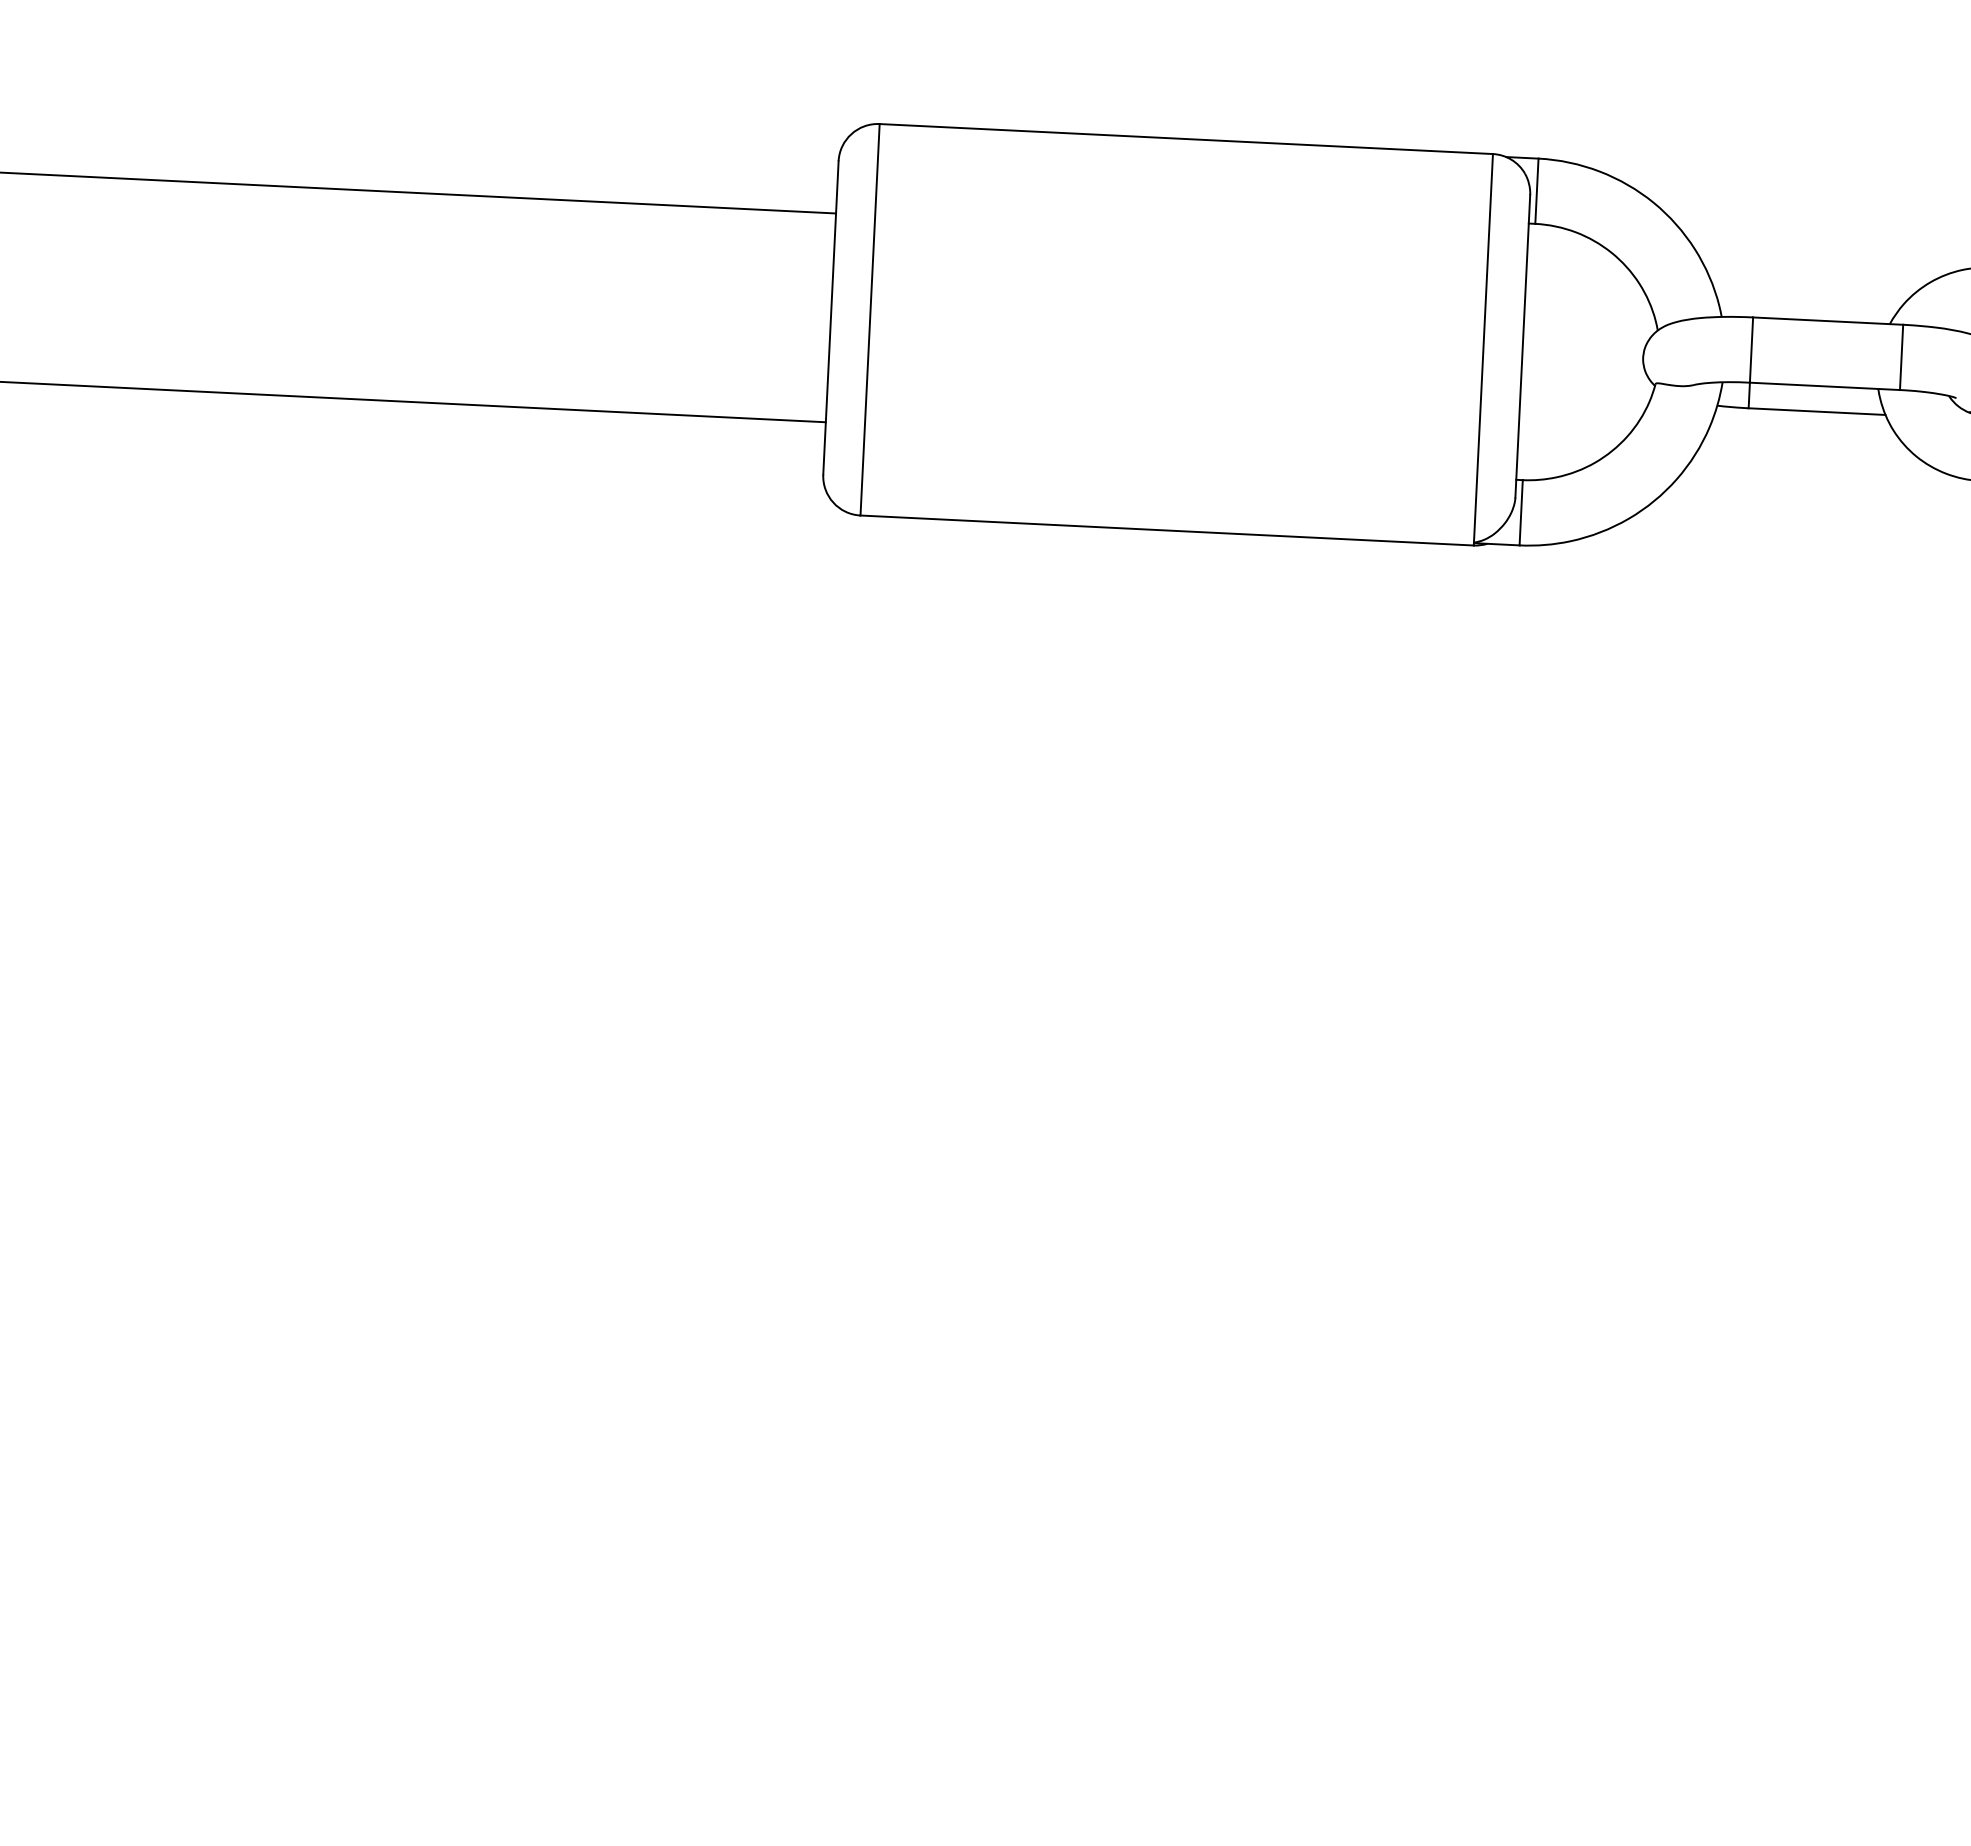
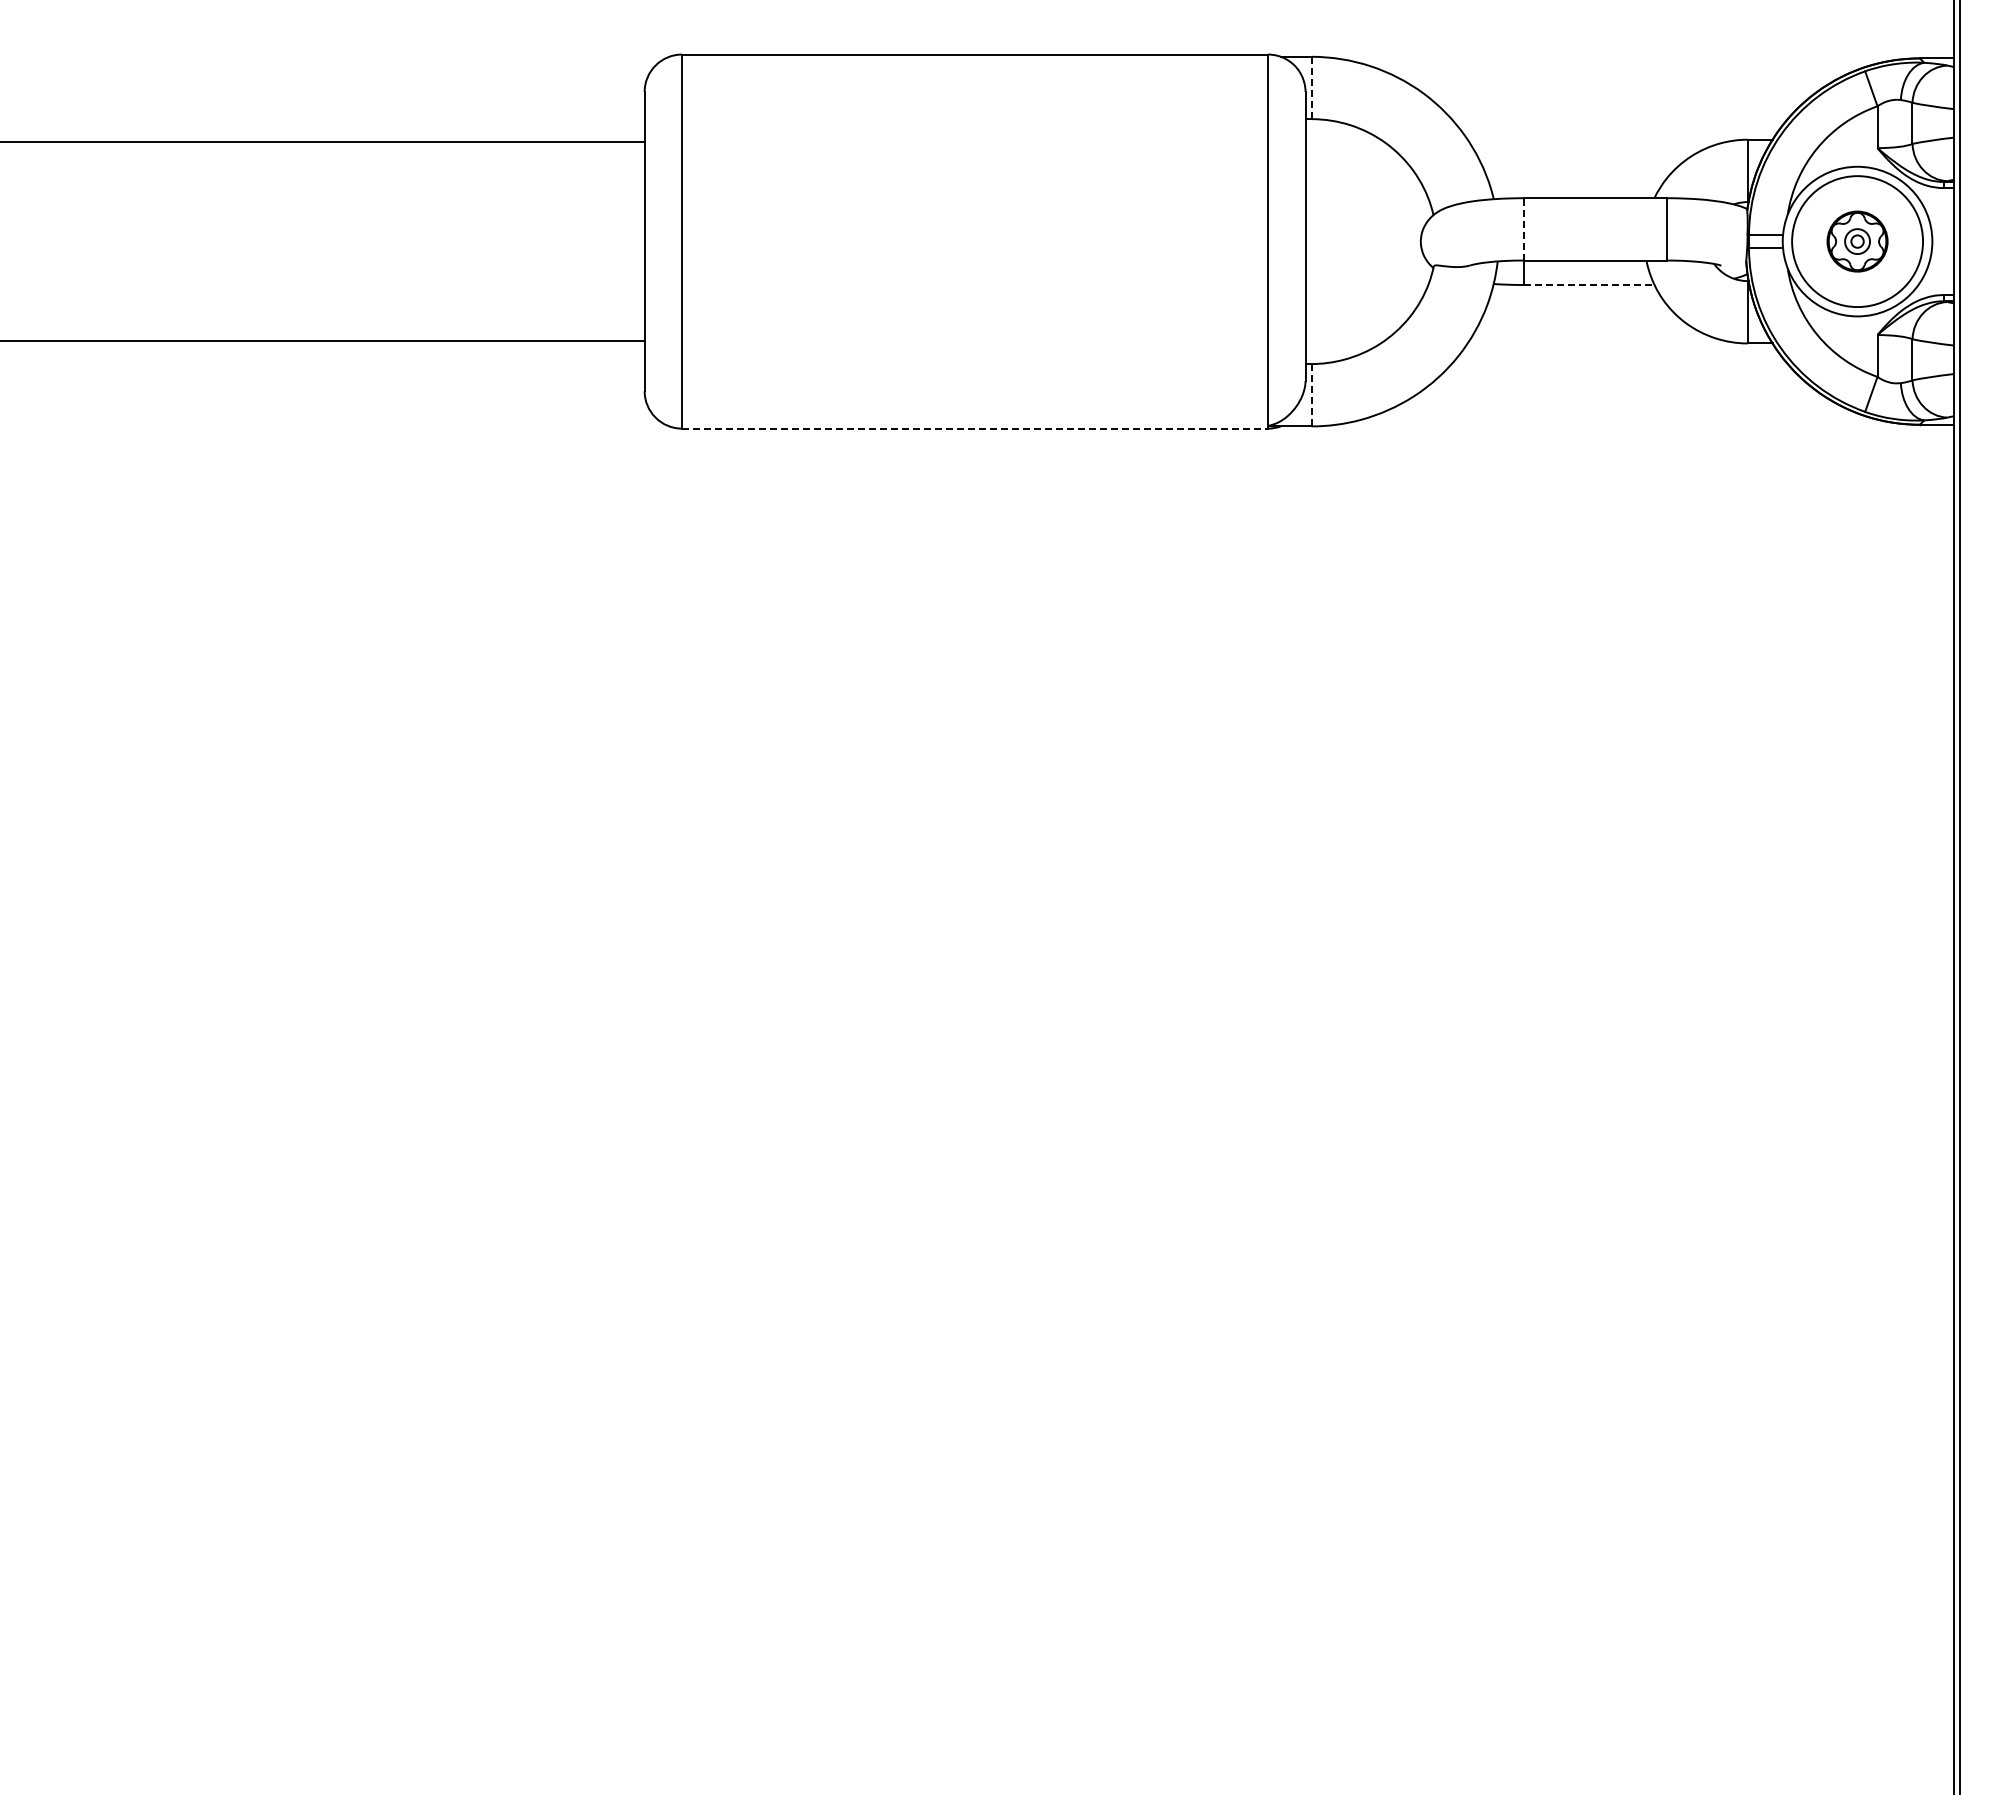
line: (1536, 191) -> (1311, 88), solid -> dashed
line: (1751, 349) -> (1523, 228), solid -> dashed
line: (1817, 412) -> (1589, 285), solid -> dashed
line: (1520, 511) -> (1311, 394), solid -> dashed
line: (1167, 530) -> (975, 428), solid -> dashed

